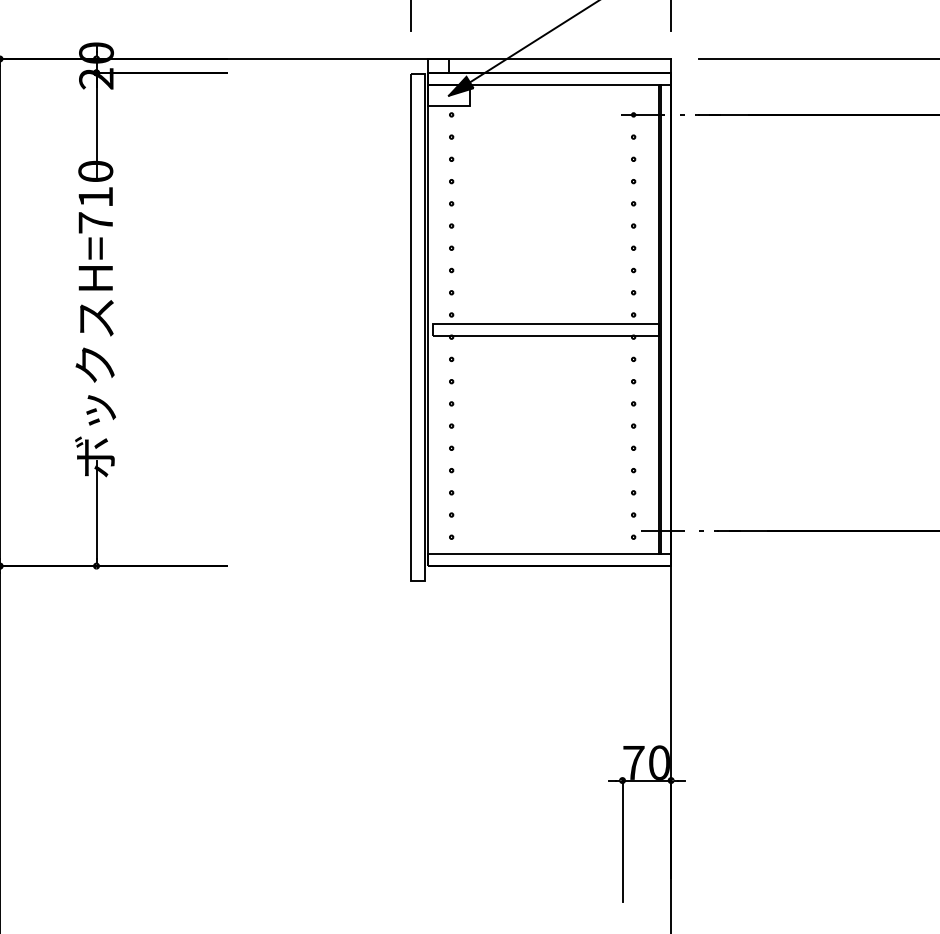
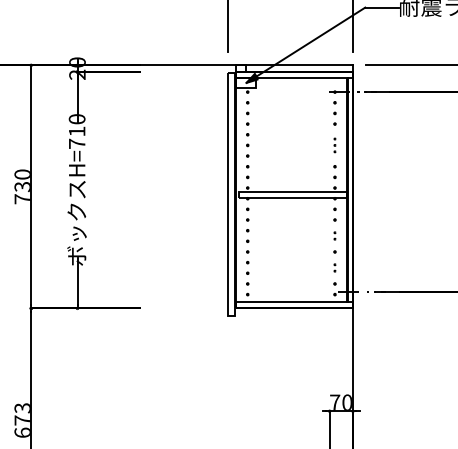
part: (632, 226) -> (334, 145), size x0.6
part: (632, 413) -> (334, 235), size x0.6
part: (632, 480) -> (334, 267), size x0.6

